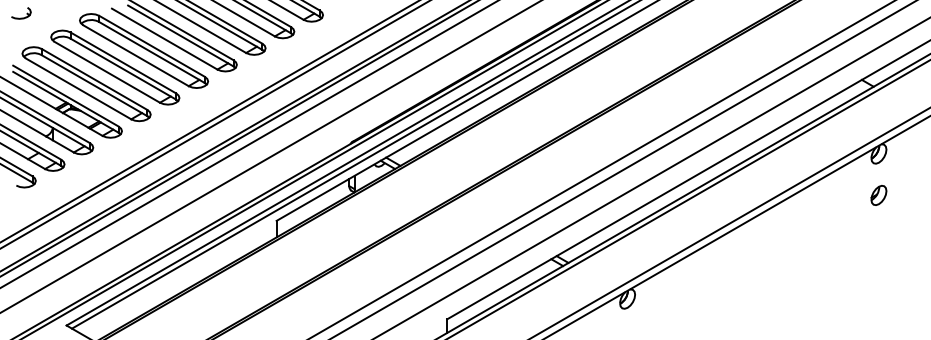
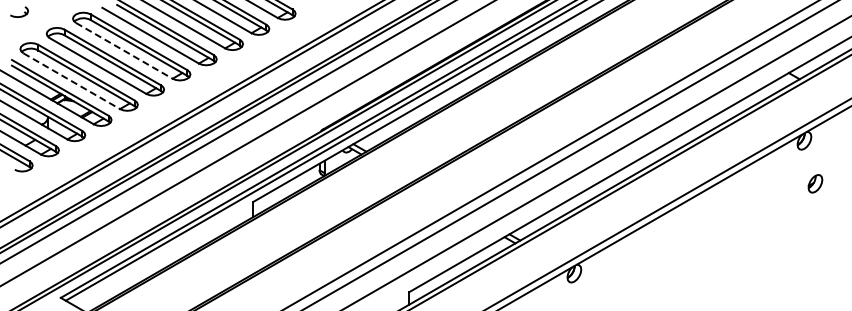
line: (136, 55) -> (124, 50), solid -> dashed
line: (78, 89) -> (71, 81), solid -> dashed
part: (878, 195) -> (815, 183), moved

